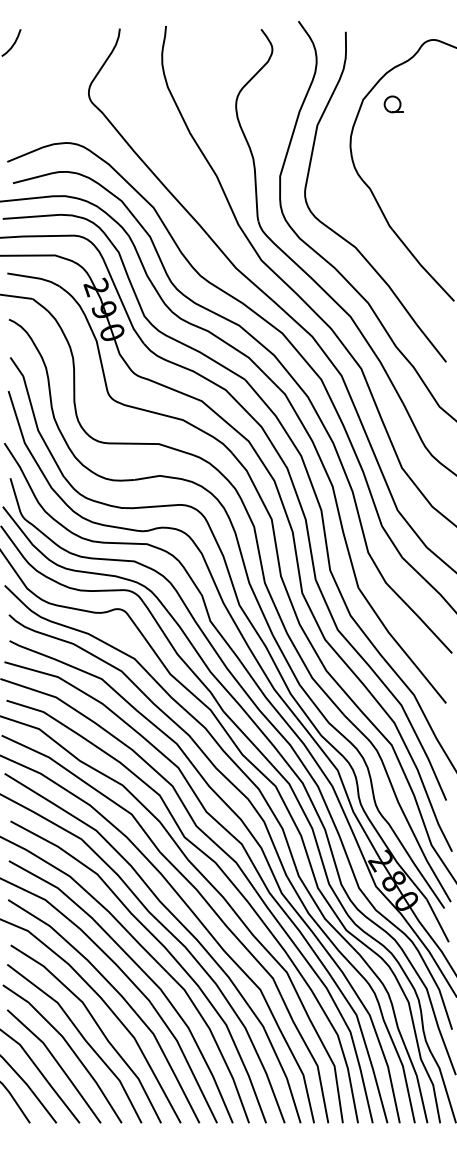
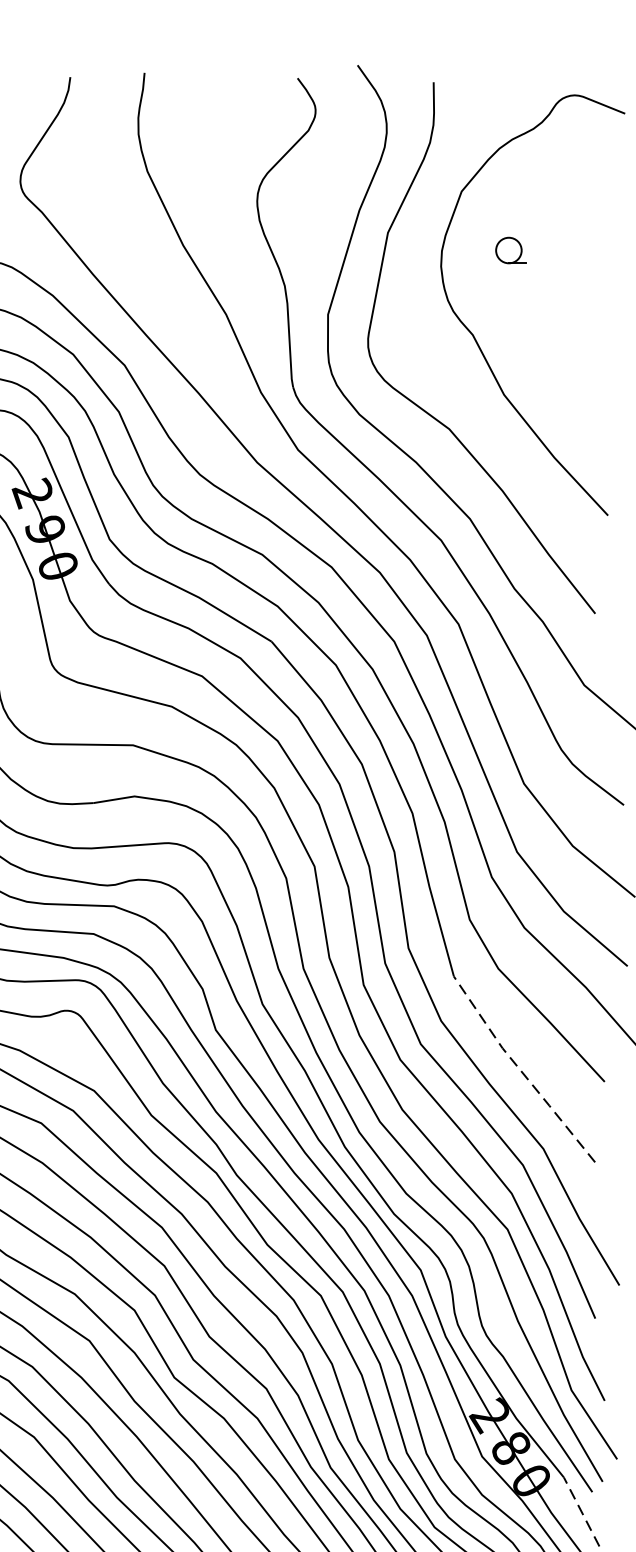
part: (393, 104) -> (510, 250), moved
line: (400, 646) -> (521, 1070), solid -> dashed
line: (437, 920) -> (581, 1511), solid -> dashed

